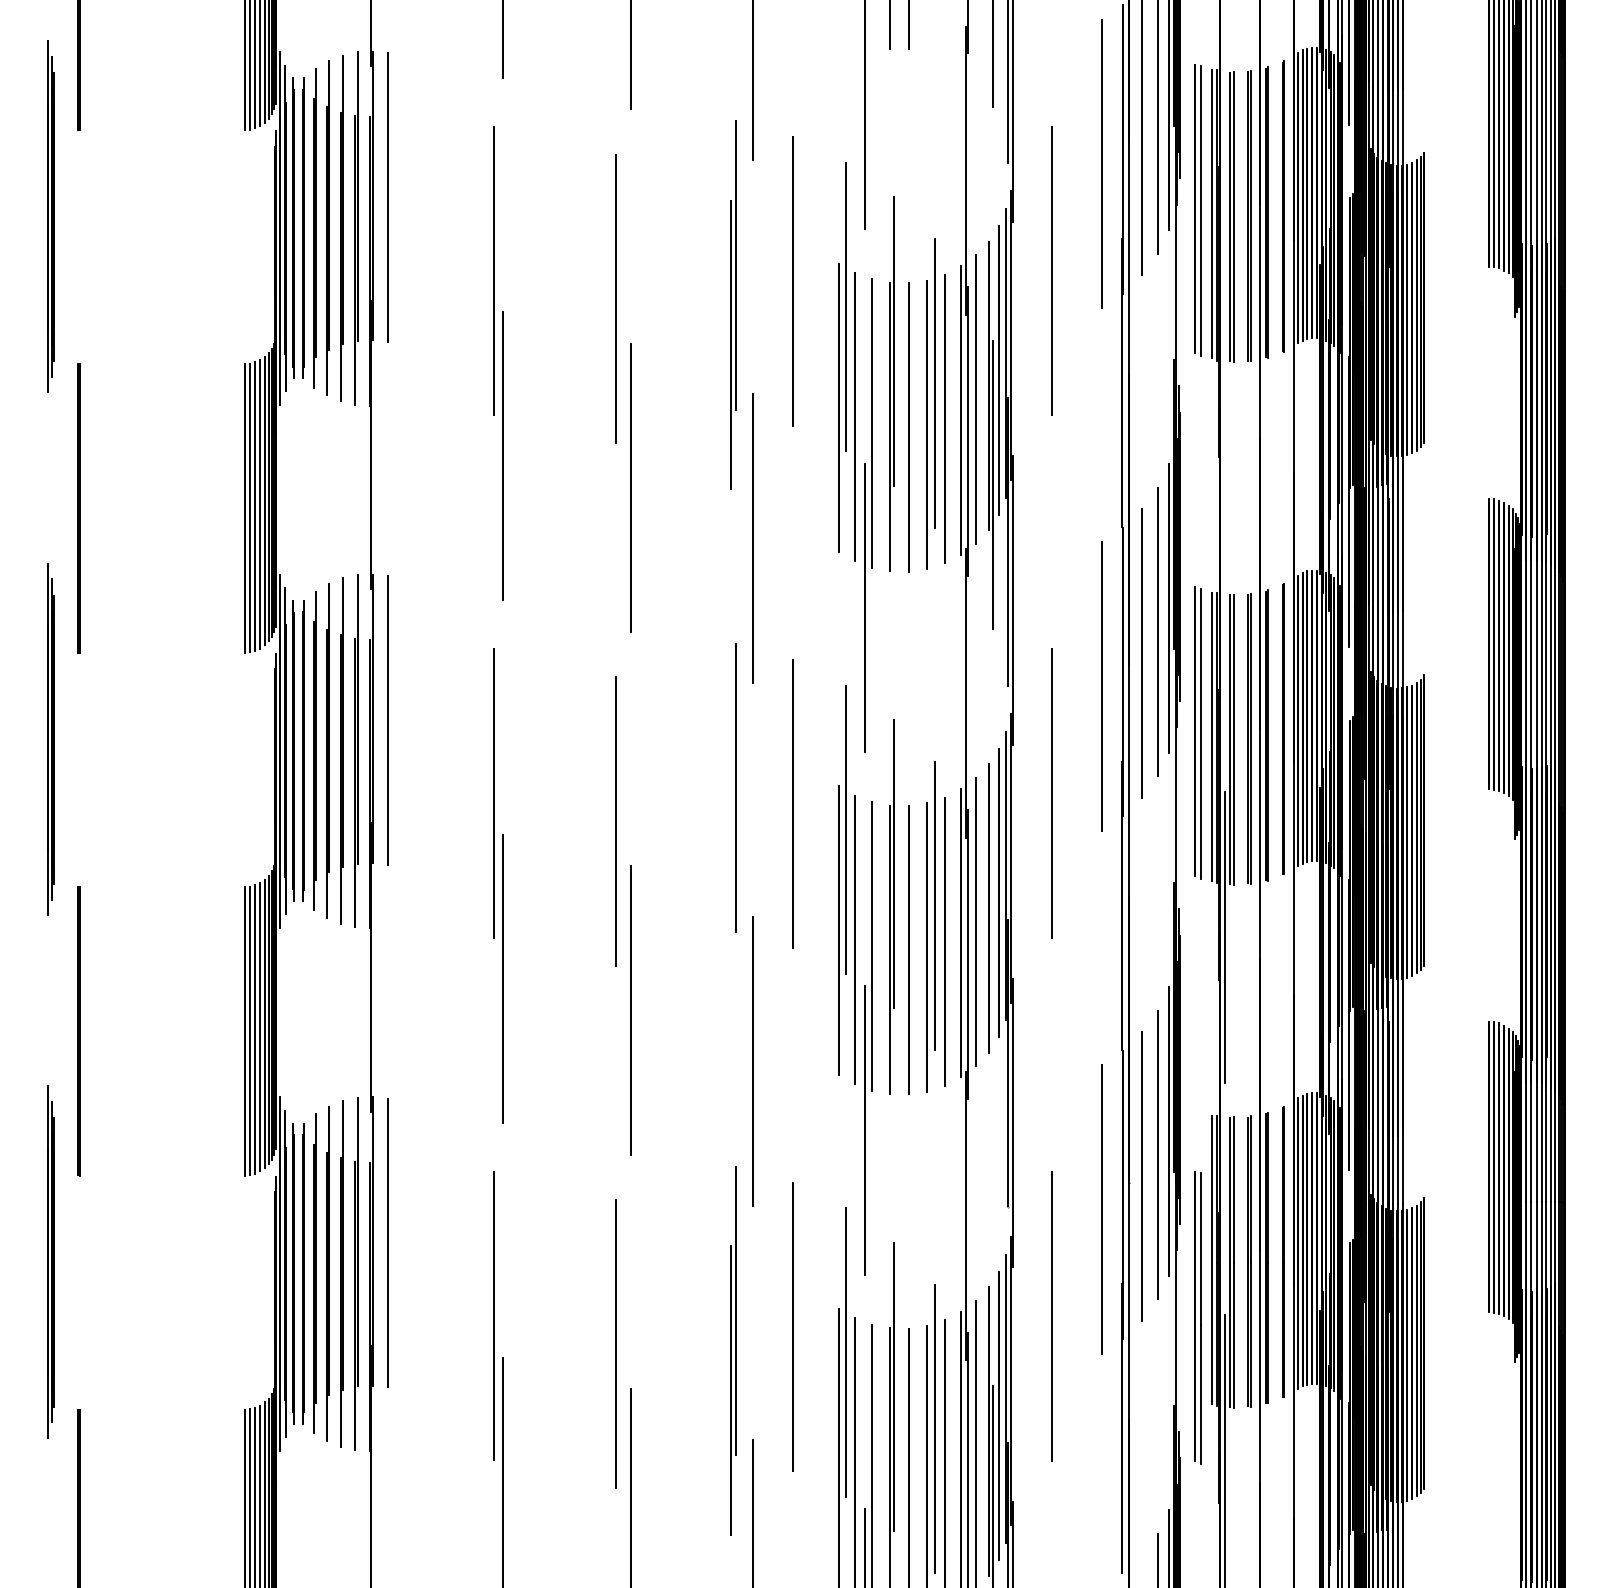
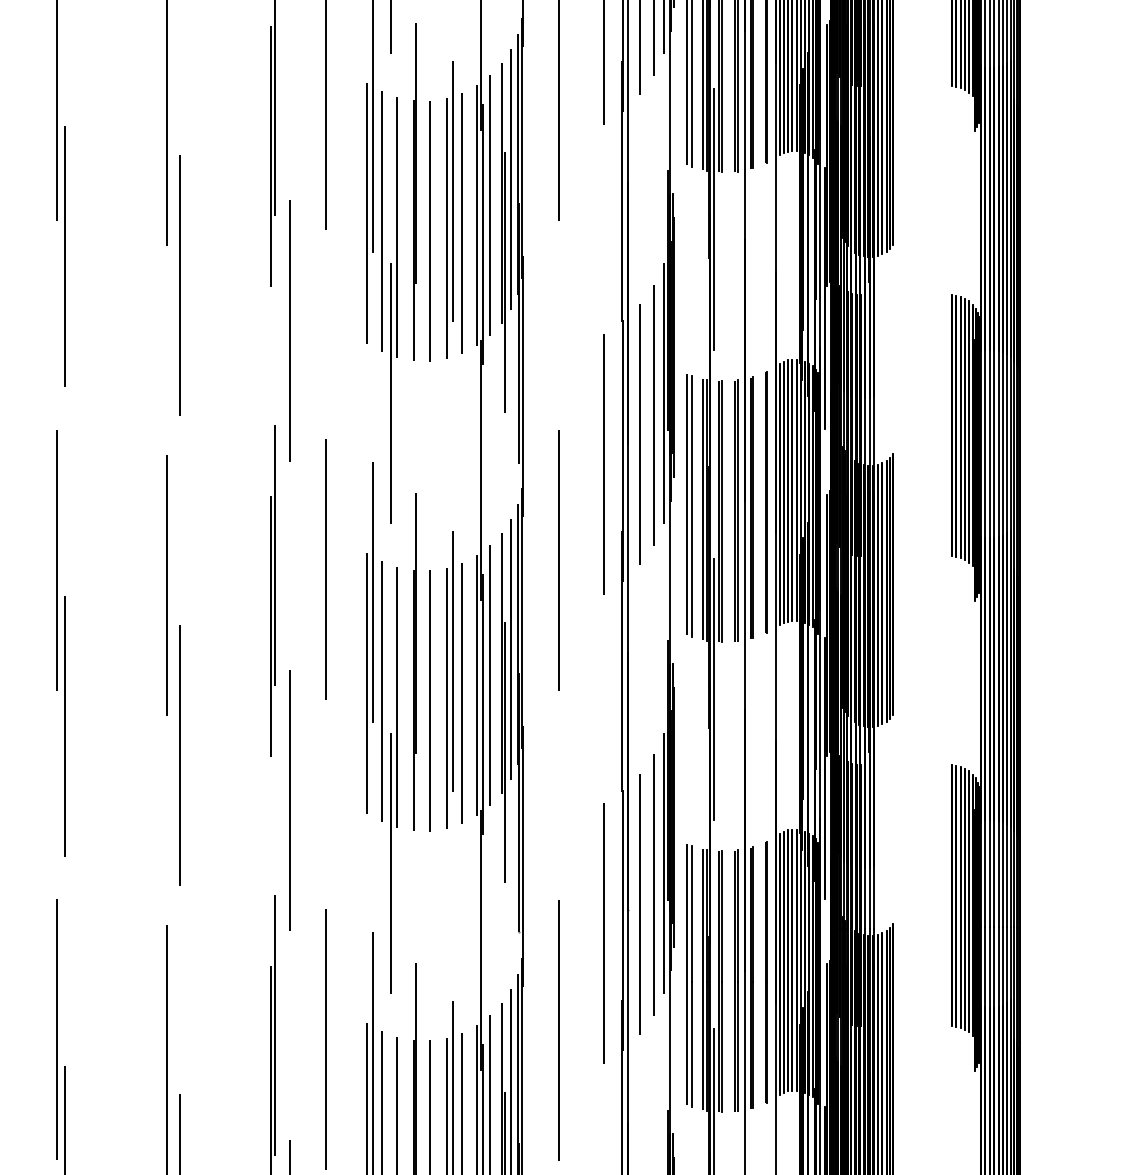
line: (1224, 414) -> (713, 219), added
line: (731, 867) -> (270, 626), added
line: (992, 1007) -> (505, 752), added
part: (1197, 1317) -> (689, 975), moved

